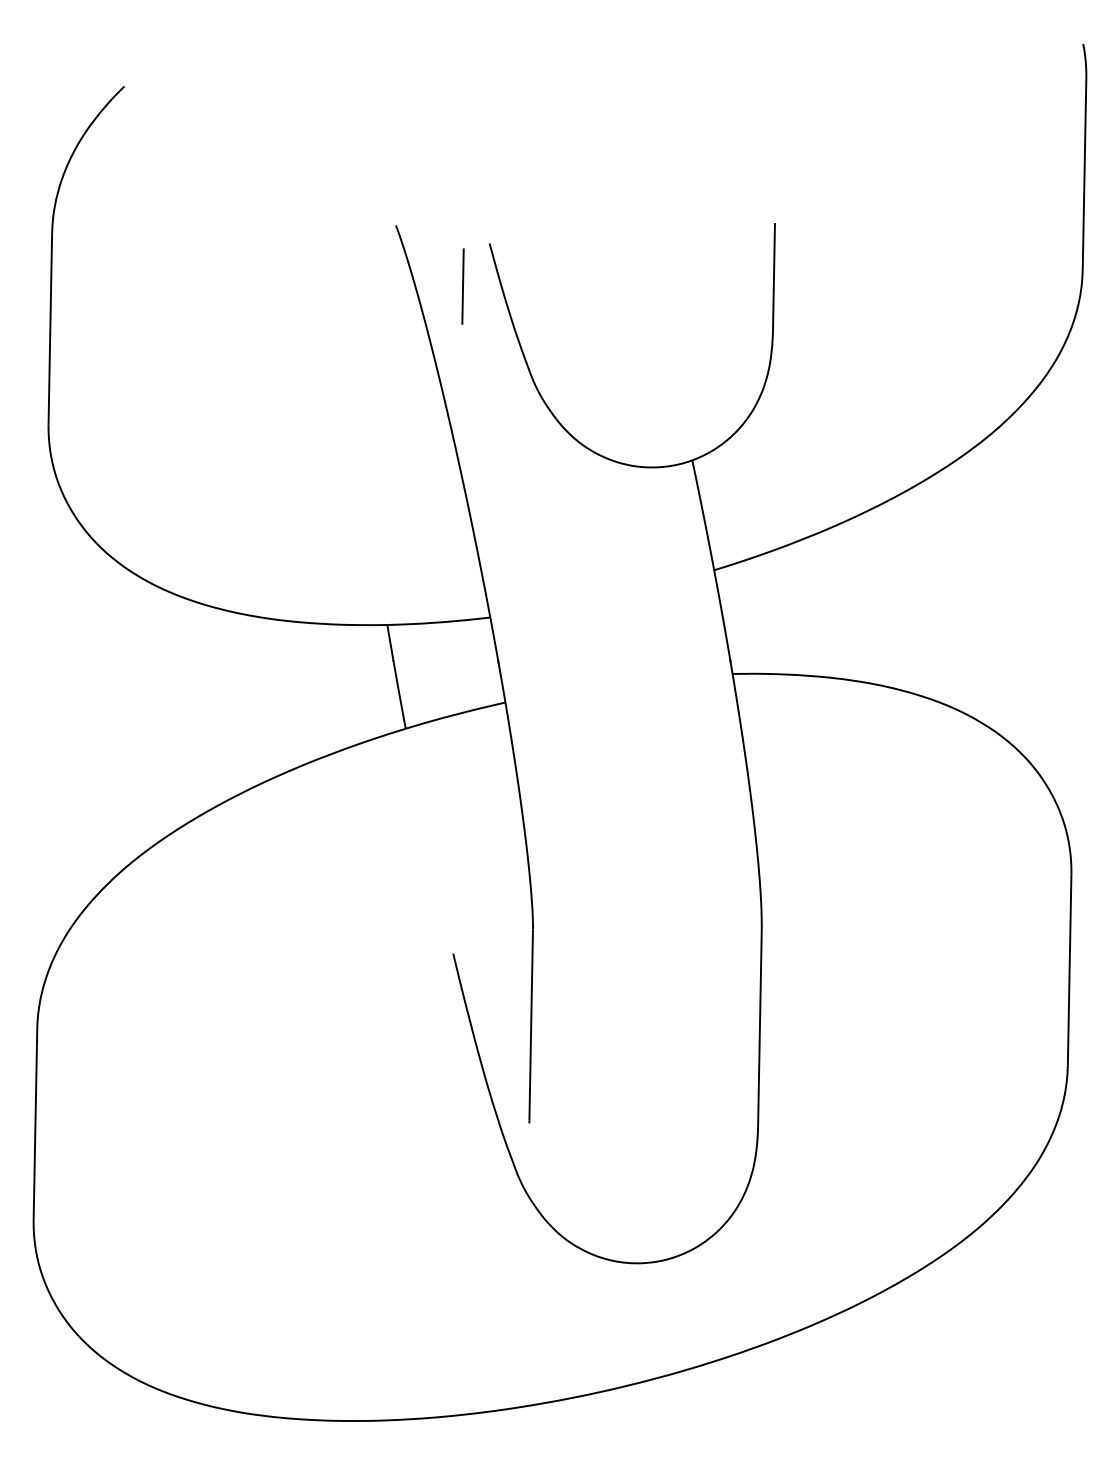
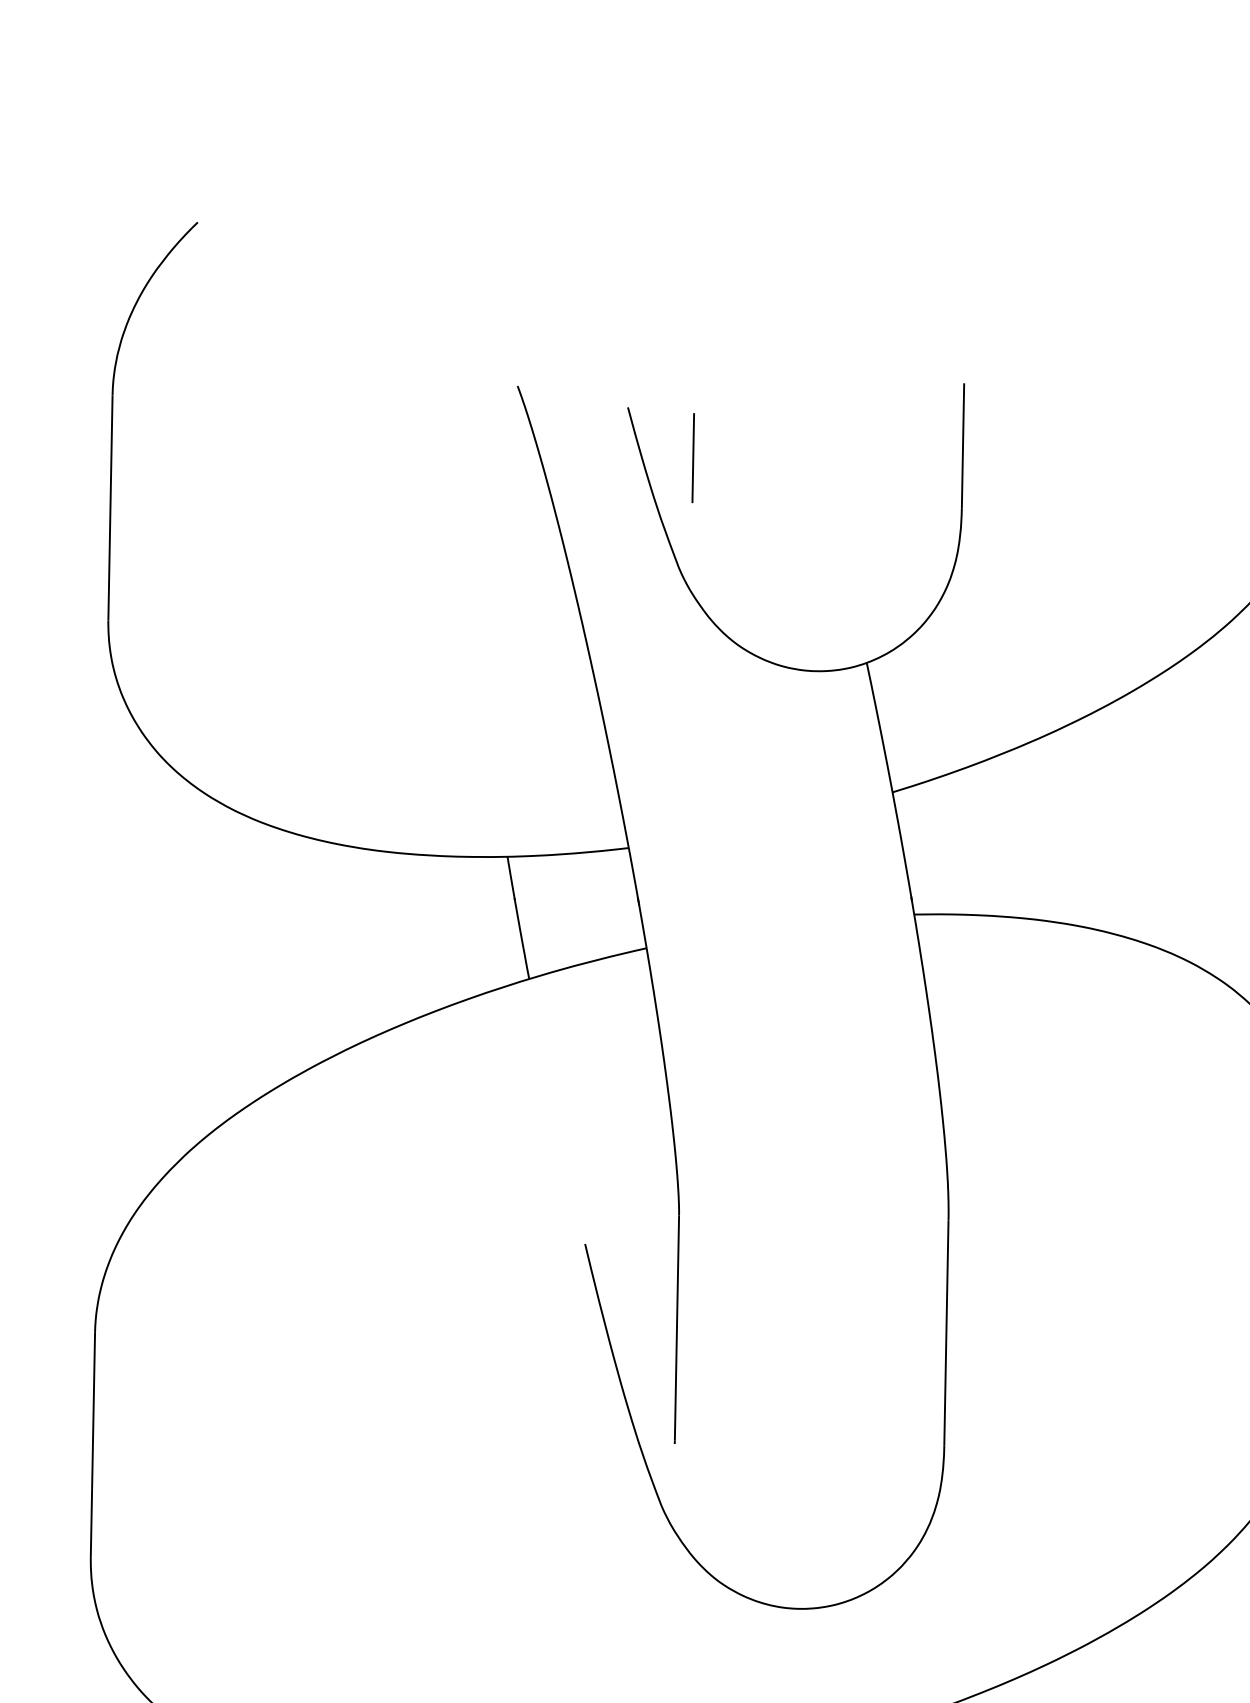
line: (462, 286) -> (692, 458), moved

